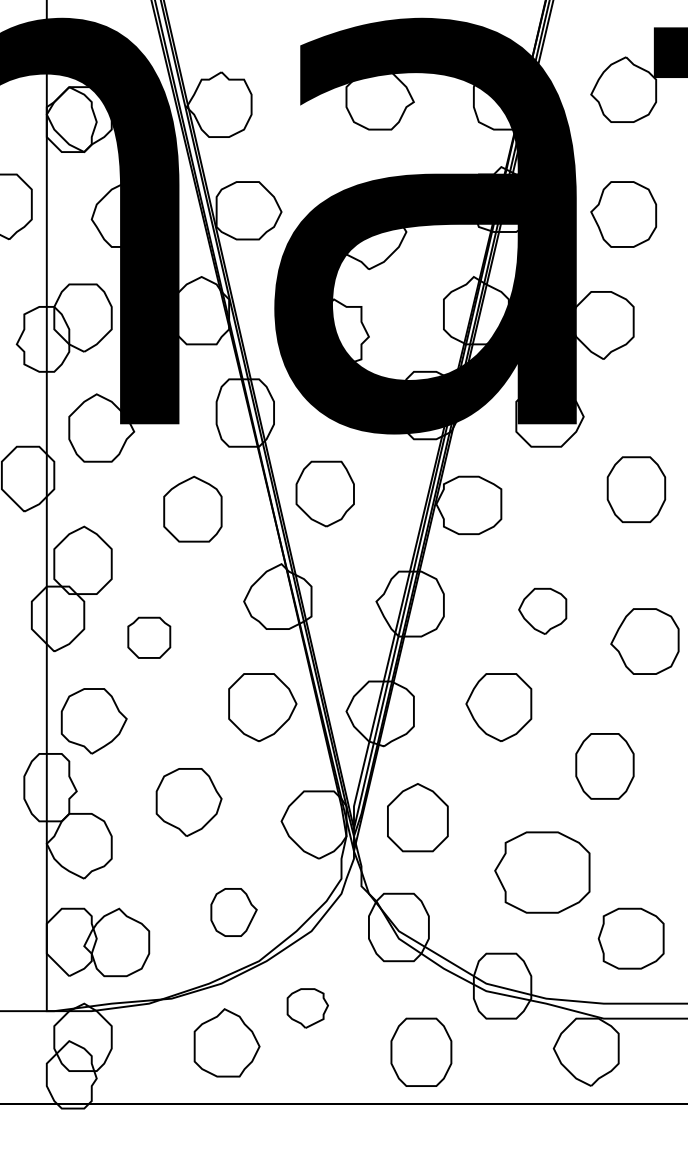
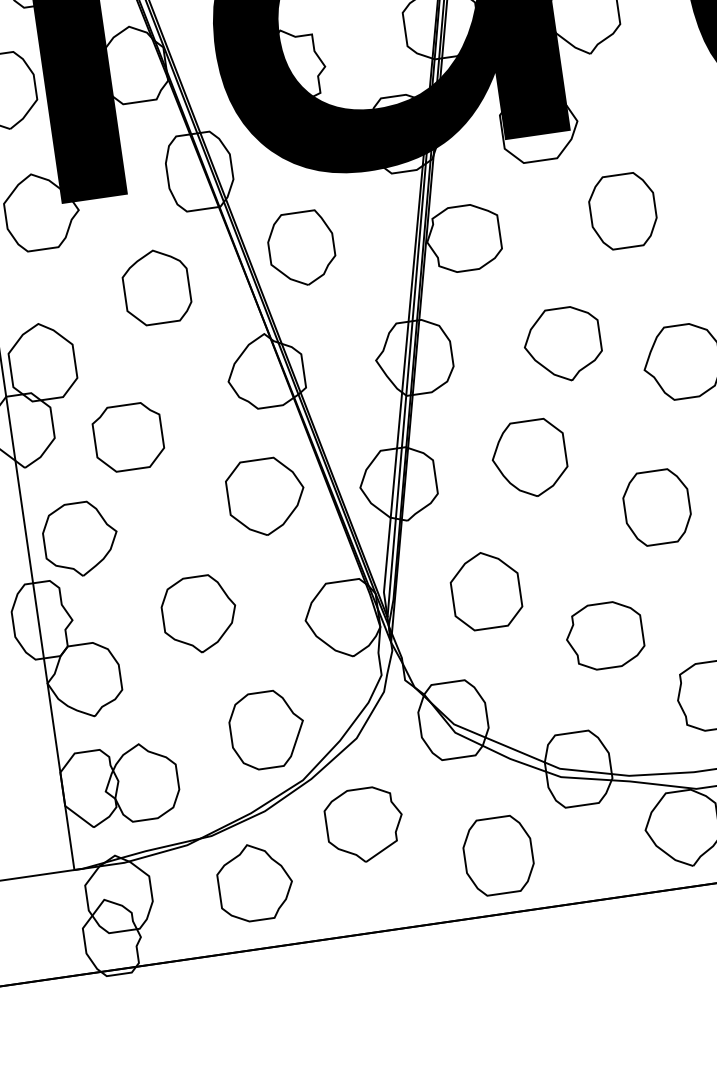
part: (636, 489) -> (623, 211), moved
part: (542, 611) -> (562, 344), size x1.43
part: (149, 637) -> (128, 437), size x1.43
part: (417, 817) -> (485, 590), moved
part: (542, 872) -> (604, 635), size x0.71
part: (233, 912) -> (266, 730), size x1.43
part: (307, 1008) -> (364, 825), size x1.67
part: (226, 1042) -> (254, 882), moved

